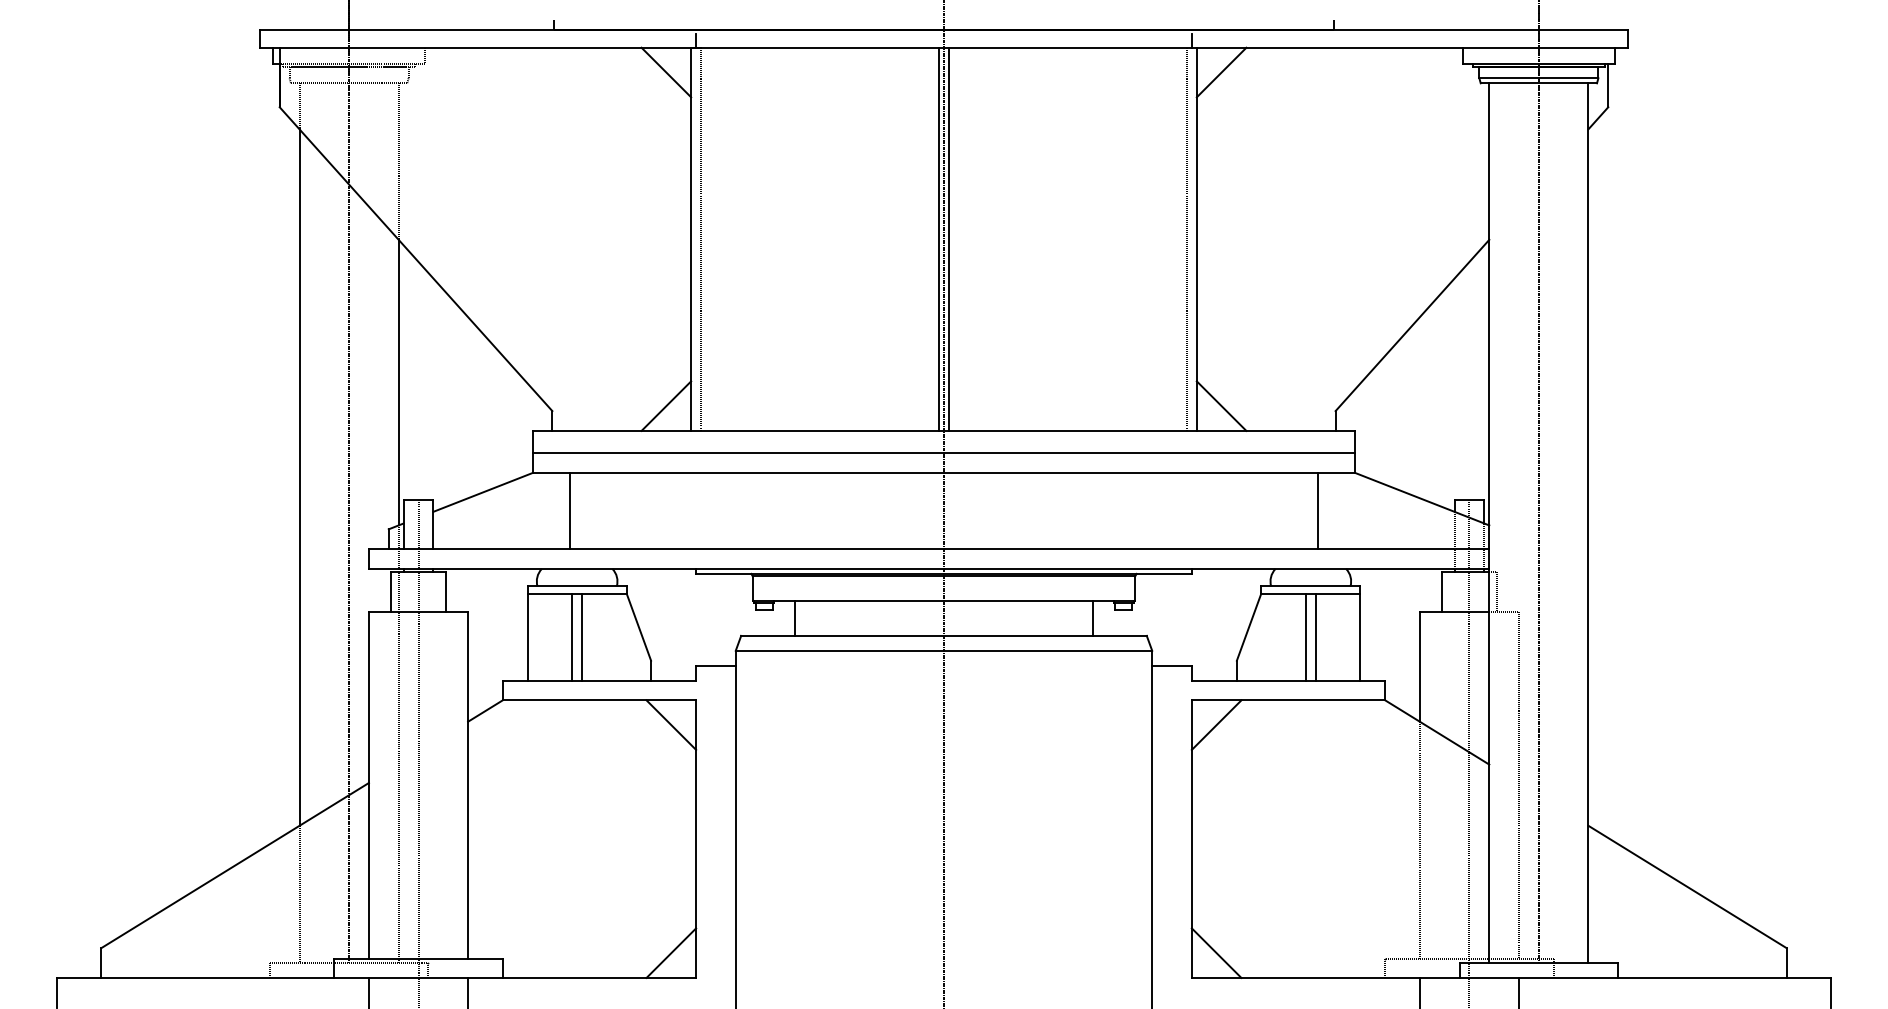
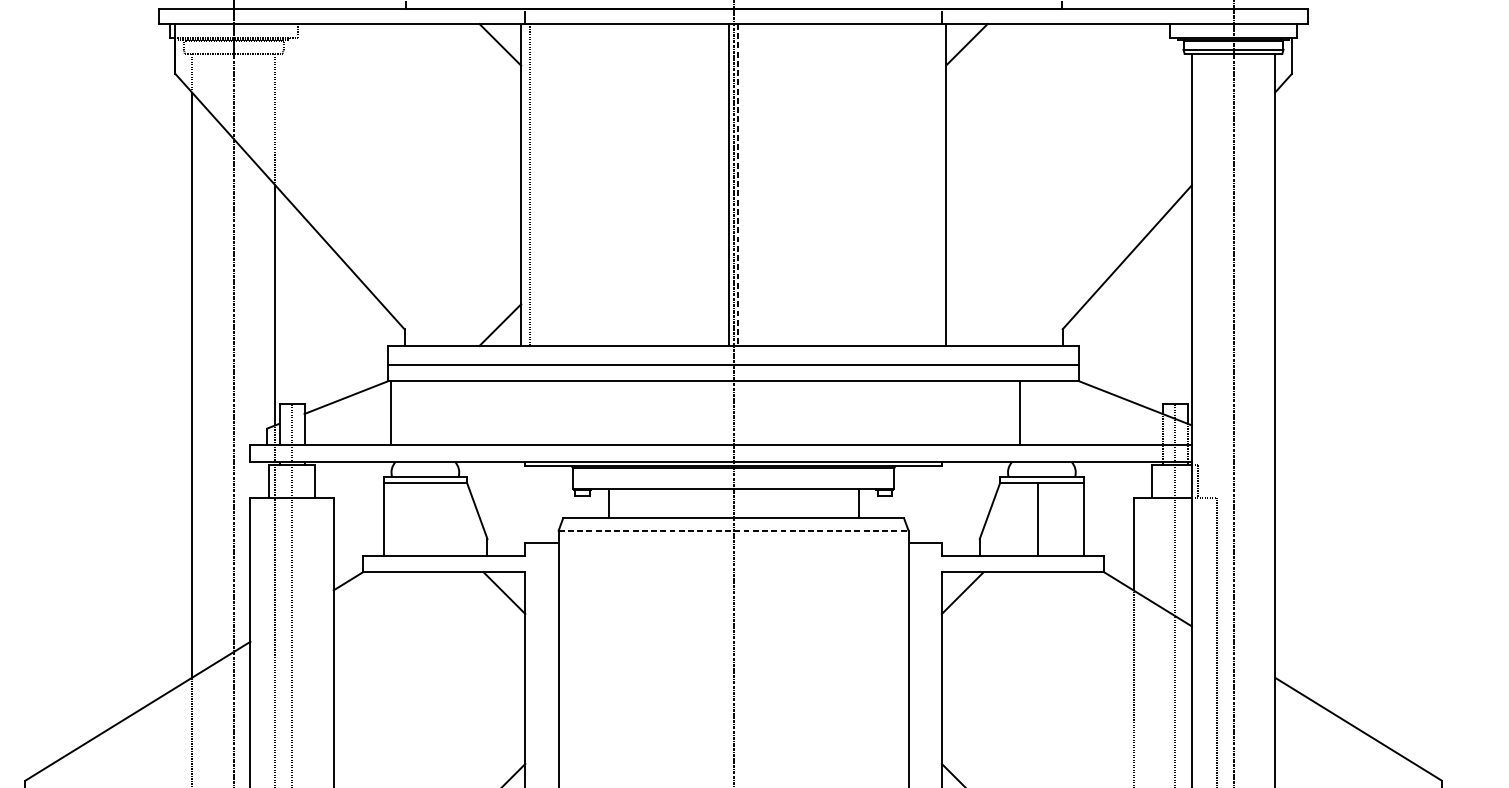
line: (1186, 238) -> (937, 184), removed
line: (948, 239) -> (737, 185), solid -> dashed
line: (1221, 405) -> (966, 324), removed
line: (569, 511) -> (390, 413), moved
line: (1318, 511) -> (1019, 413), moved
line: (572, 636) -> (421, 518), removed
line: (582, 636) -> (429, 518), removed
line: (1315, 636) -> (1045, 518), removed
line: (944, 650) -> (734, 530), solid -> dashed

